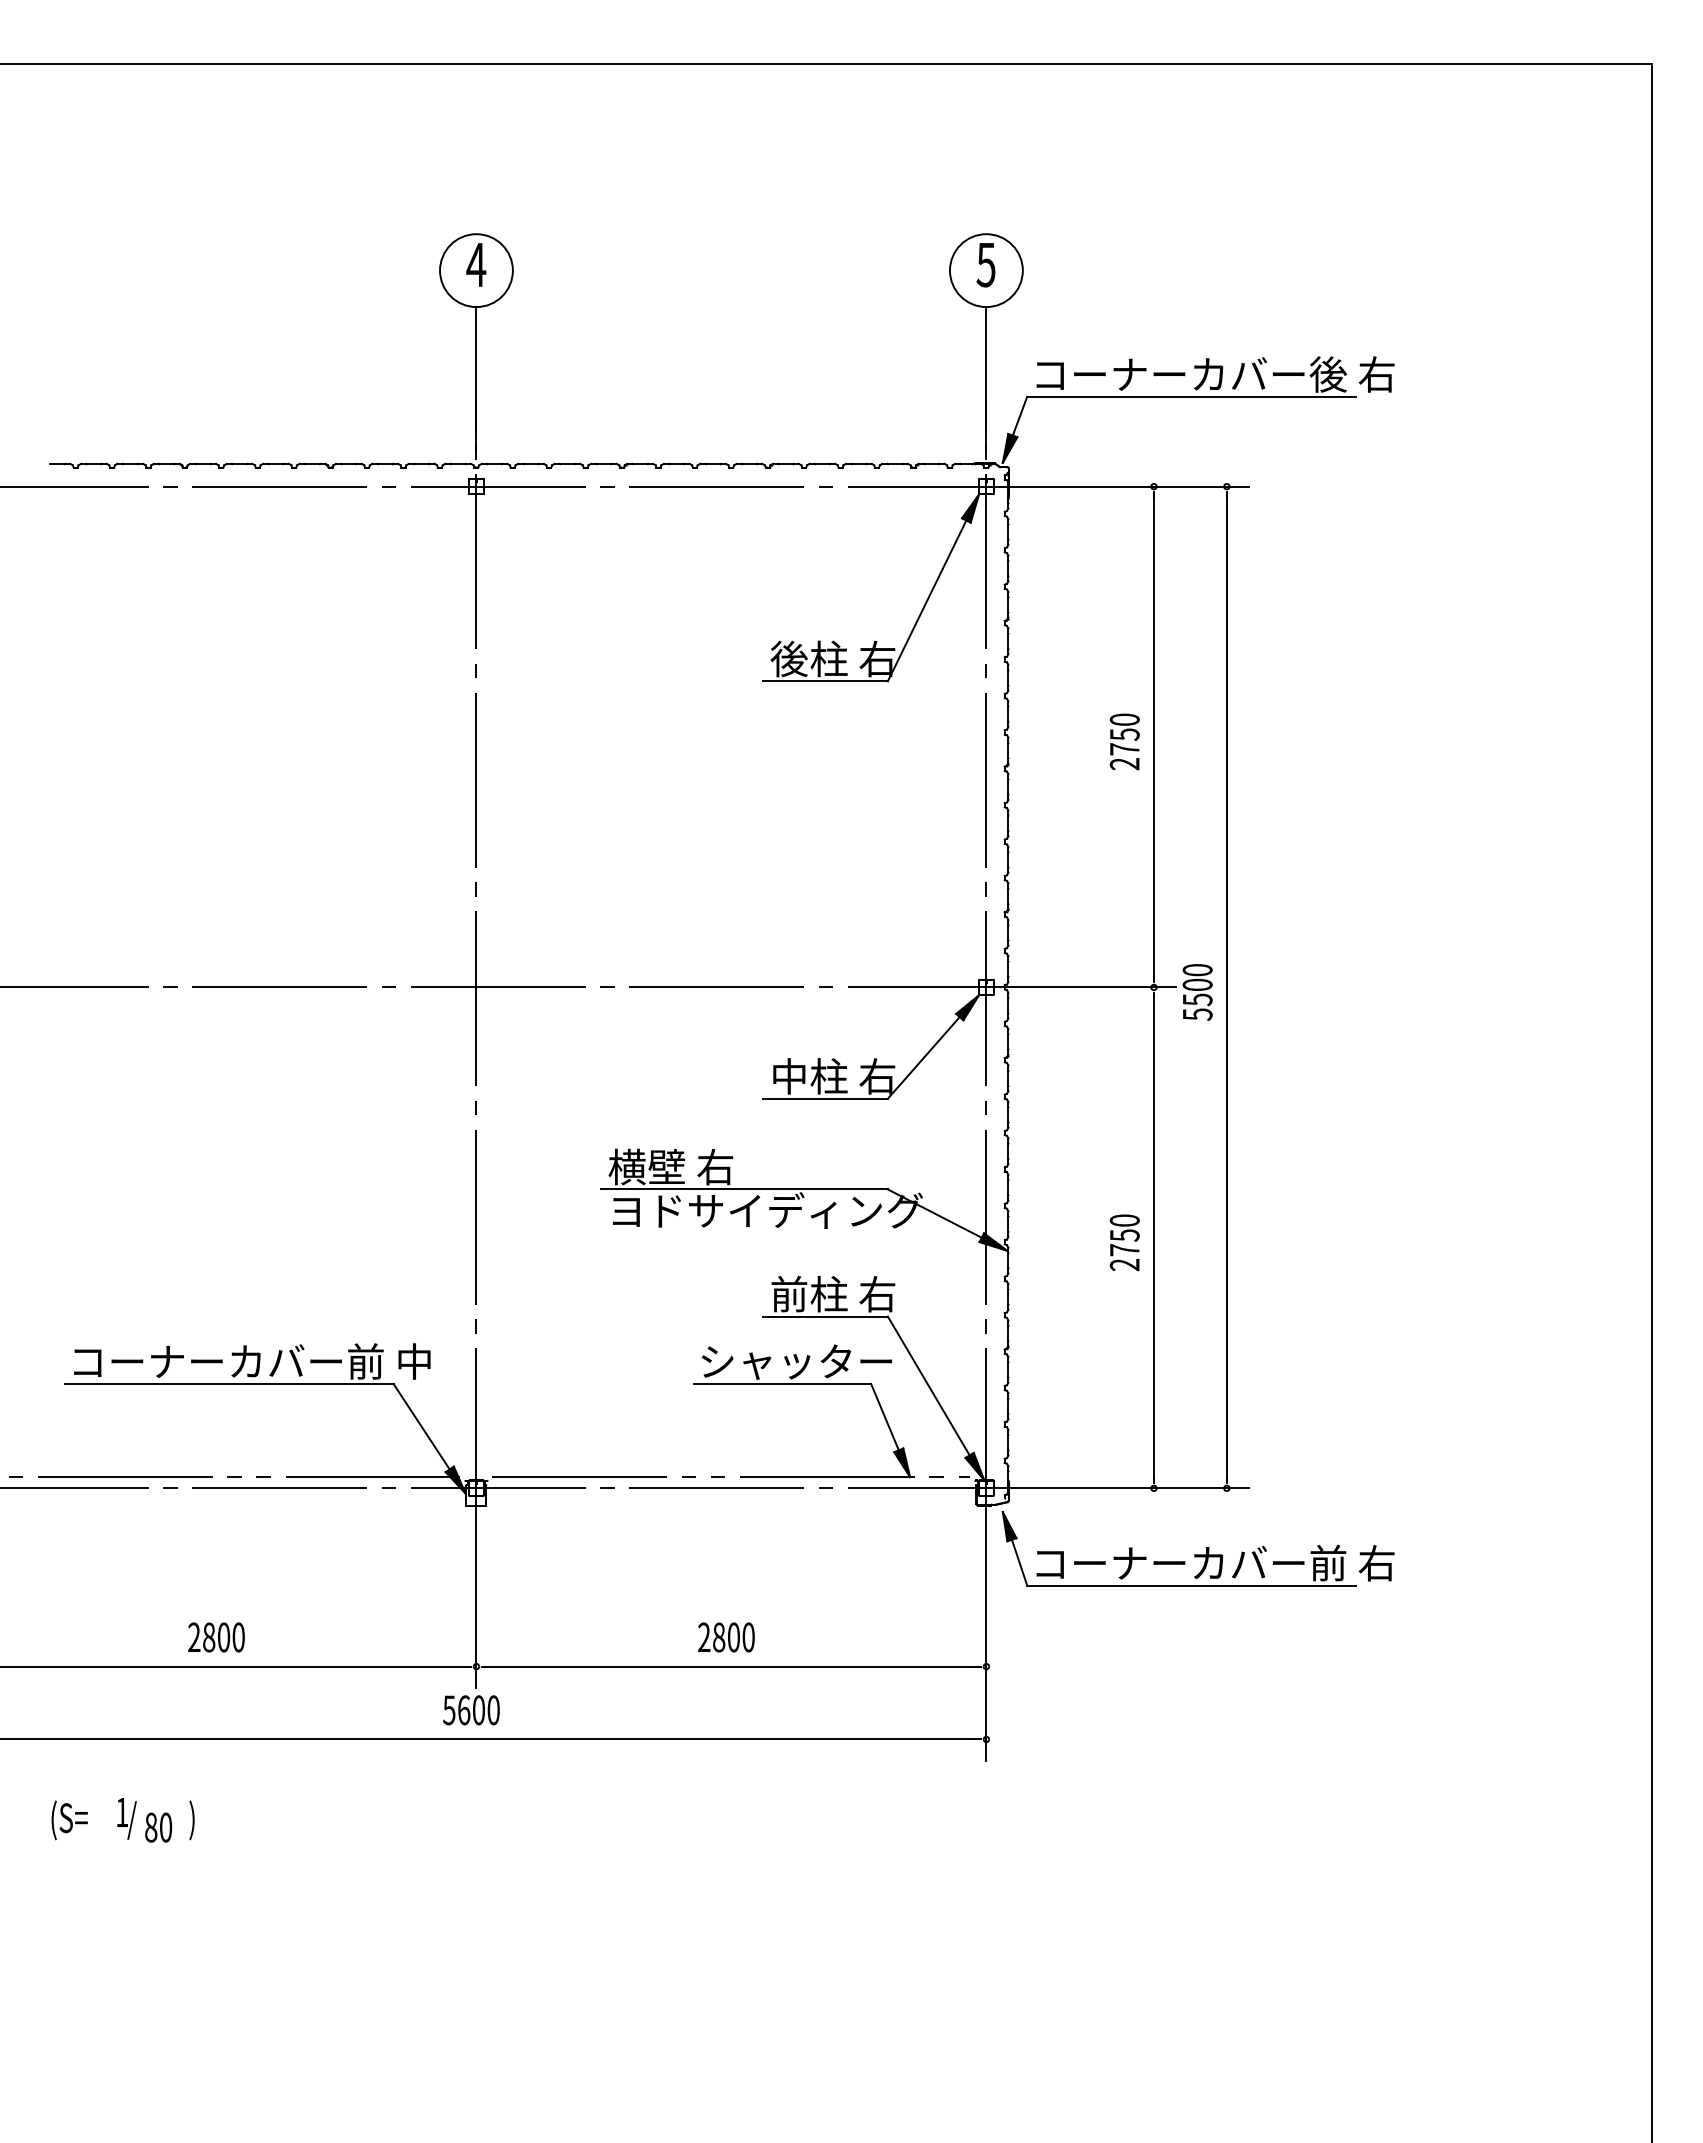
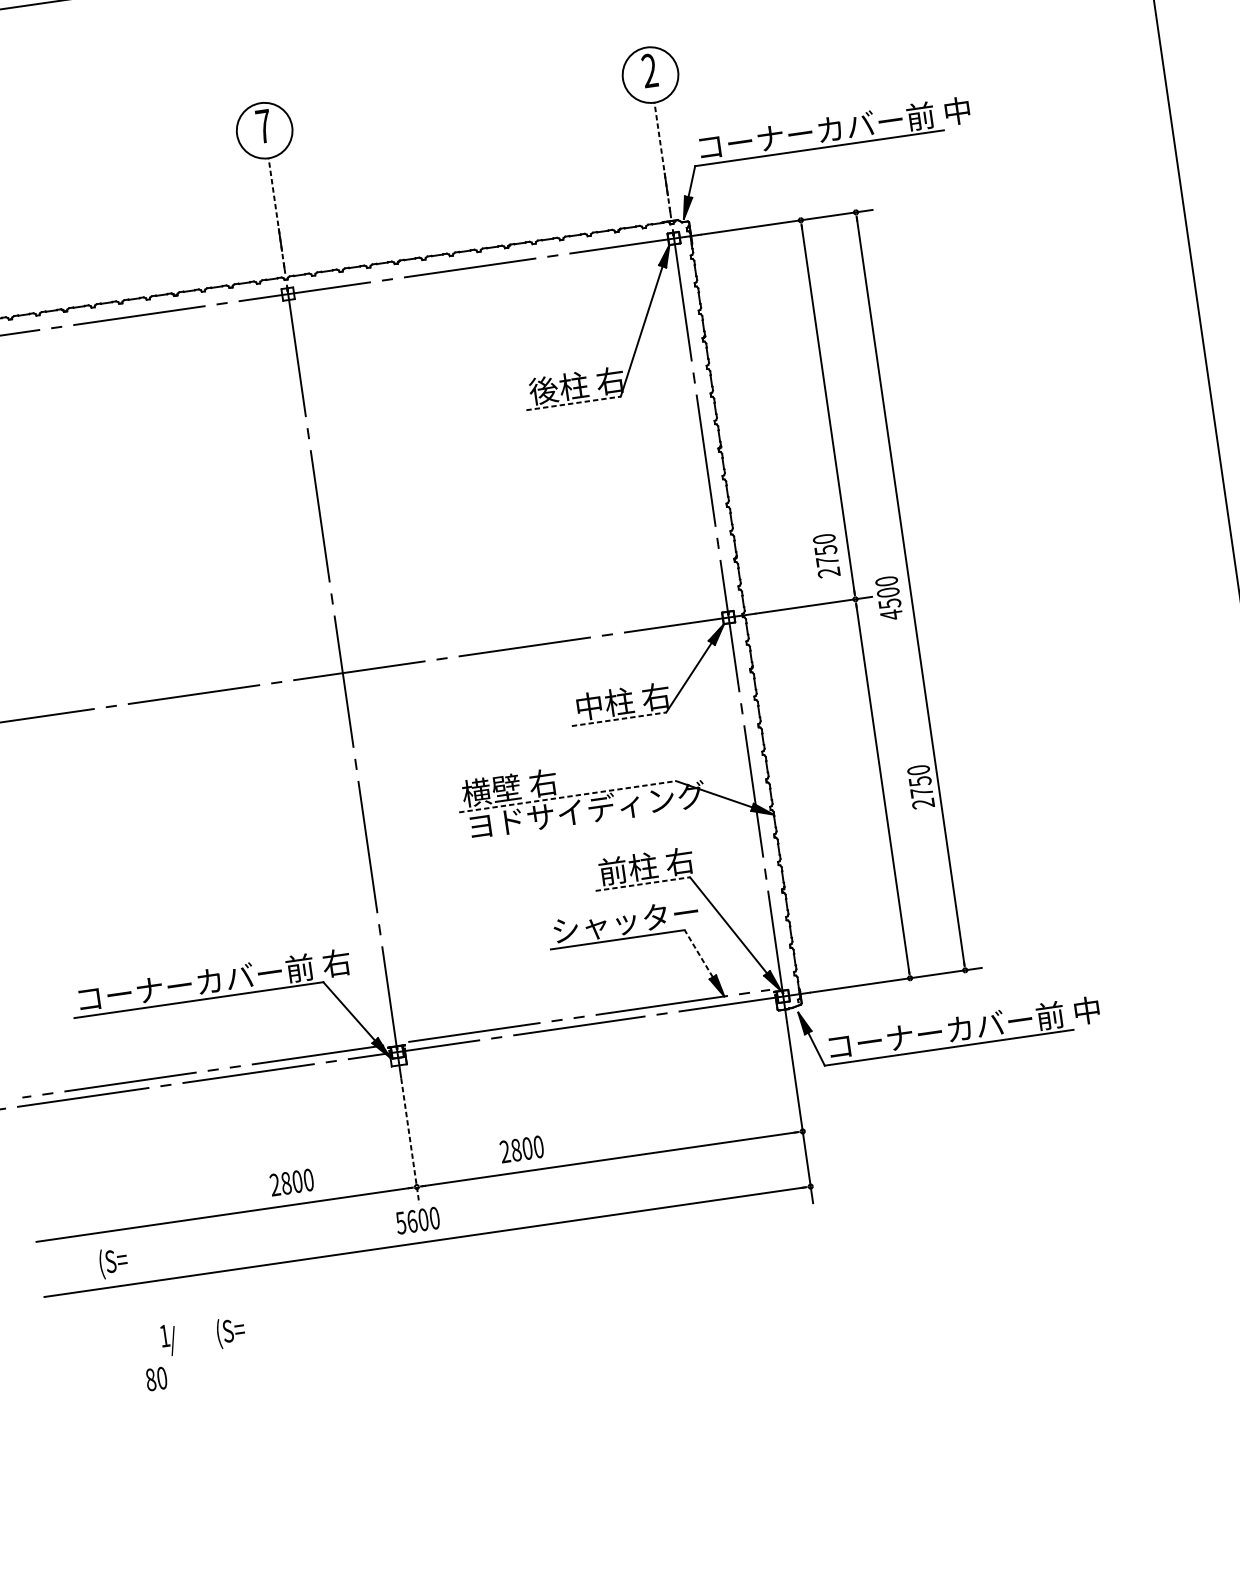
text: (476, 264) -> (264, 126), 4 -> 7
text: (985, 264) -> (649, 70), 5 -> 2
text: (1351, 374) -> (938, 113), コーナーカバー後 右 -> コーナーカバー前 中
line: (476, 378) -> (276, 212), solid -> dashed
line: (986, 378) -> (662, 156), solid -> dashed
line: (826, 681) -> (574, 403), solid -> dashed
text: (1124, 741) -> (826, 555), moved
text: (1197, 1014) -> (891, 614), 5500 -> 4500
line: (826, 1098) -> (619, 718), solid -> dashed
line: (744, 1189) -> (567, 796), solid -> dashed
text: (1124, 1242) -> (920, 786), moved
line: (826, 1316) -> (643, 883), solid -> dashed
text: (413, 1361) -> (335, 963), コーナーカバー前 中 -> コーナーカバー前 右
line: (884, 1417) -> (698, 954), solid -> dashed
text: (1376, 1563) -> (1086, 1010), コーナーカバー前 右 -> コーナーカバー前 中
line: (476, 1605) -> (410, 1140), solid -> dashed
text: (216, 1637) -> (291, 1182), moved
text: (726, 1637) -> (521, 1149), moved
text: (69, 1820) -> (113, 1263), moved
text: (207, 1820) -> (230, 1332), ) -> (S=
text: (158, 1827) -> (156, 1378), moved

